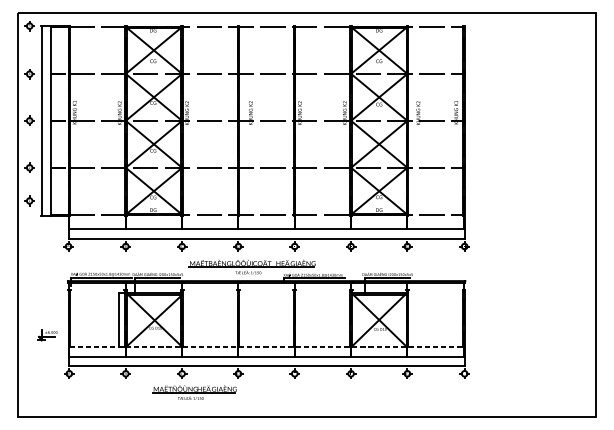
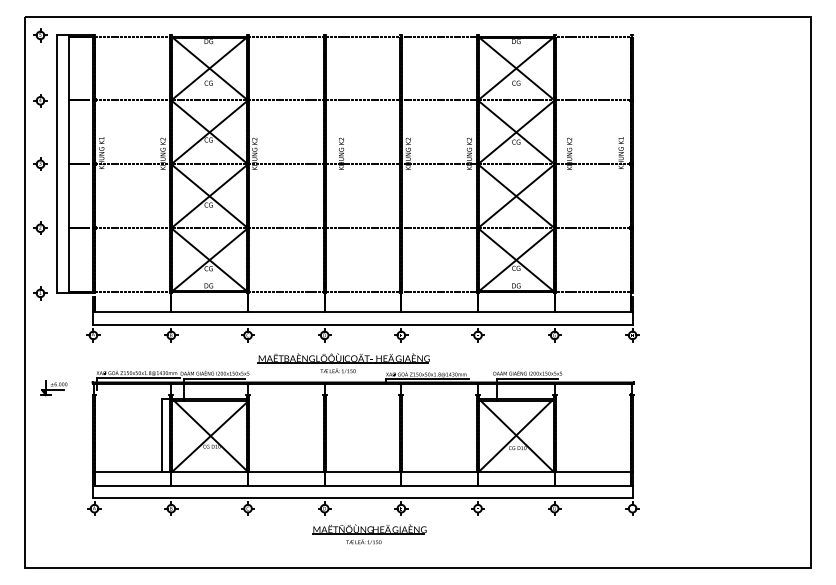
part: (29, 201) -> (40, 293), moved
part: (47, 335) -> (53, 388), moved
line: (266, 346) -> (363, 471), dashed -> solid
part: (194, 392) -> (369, 534), moved

